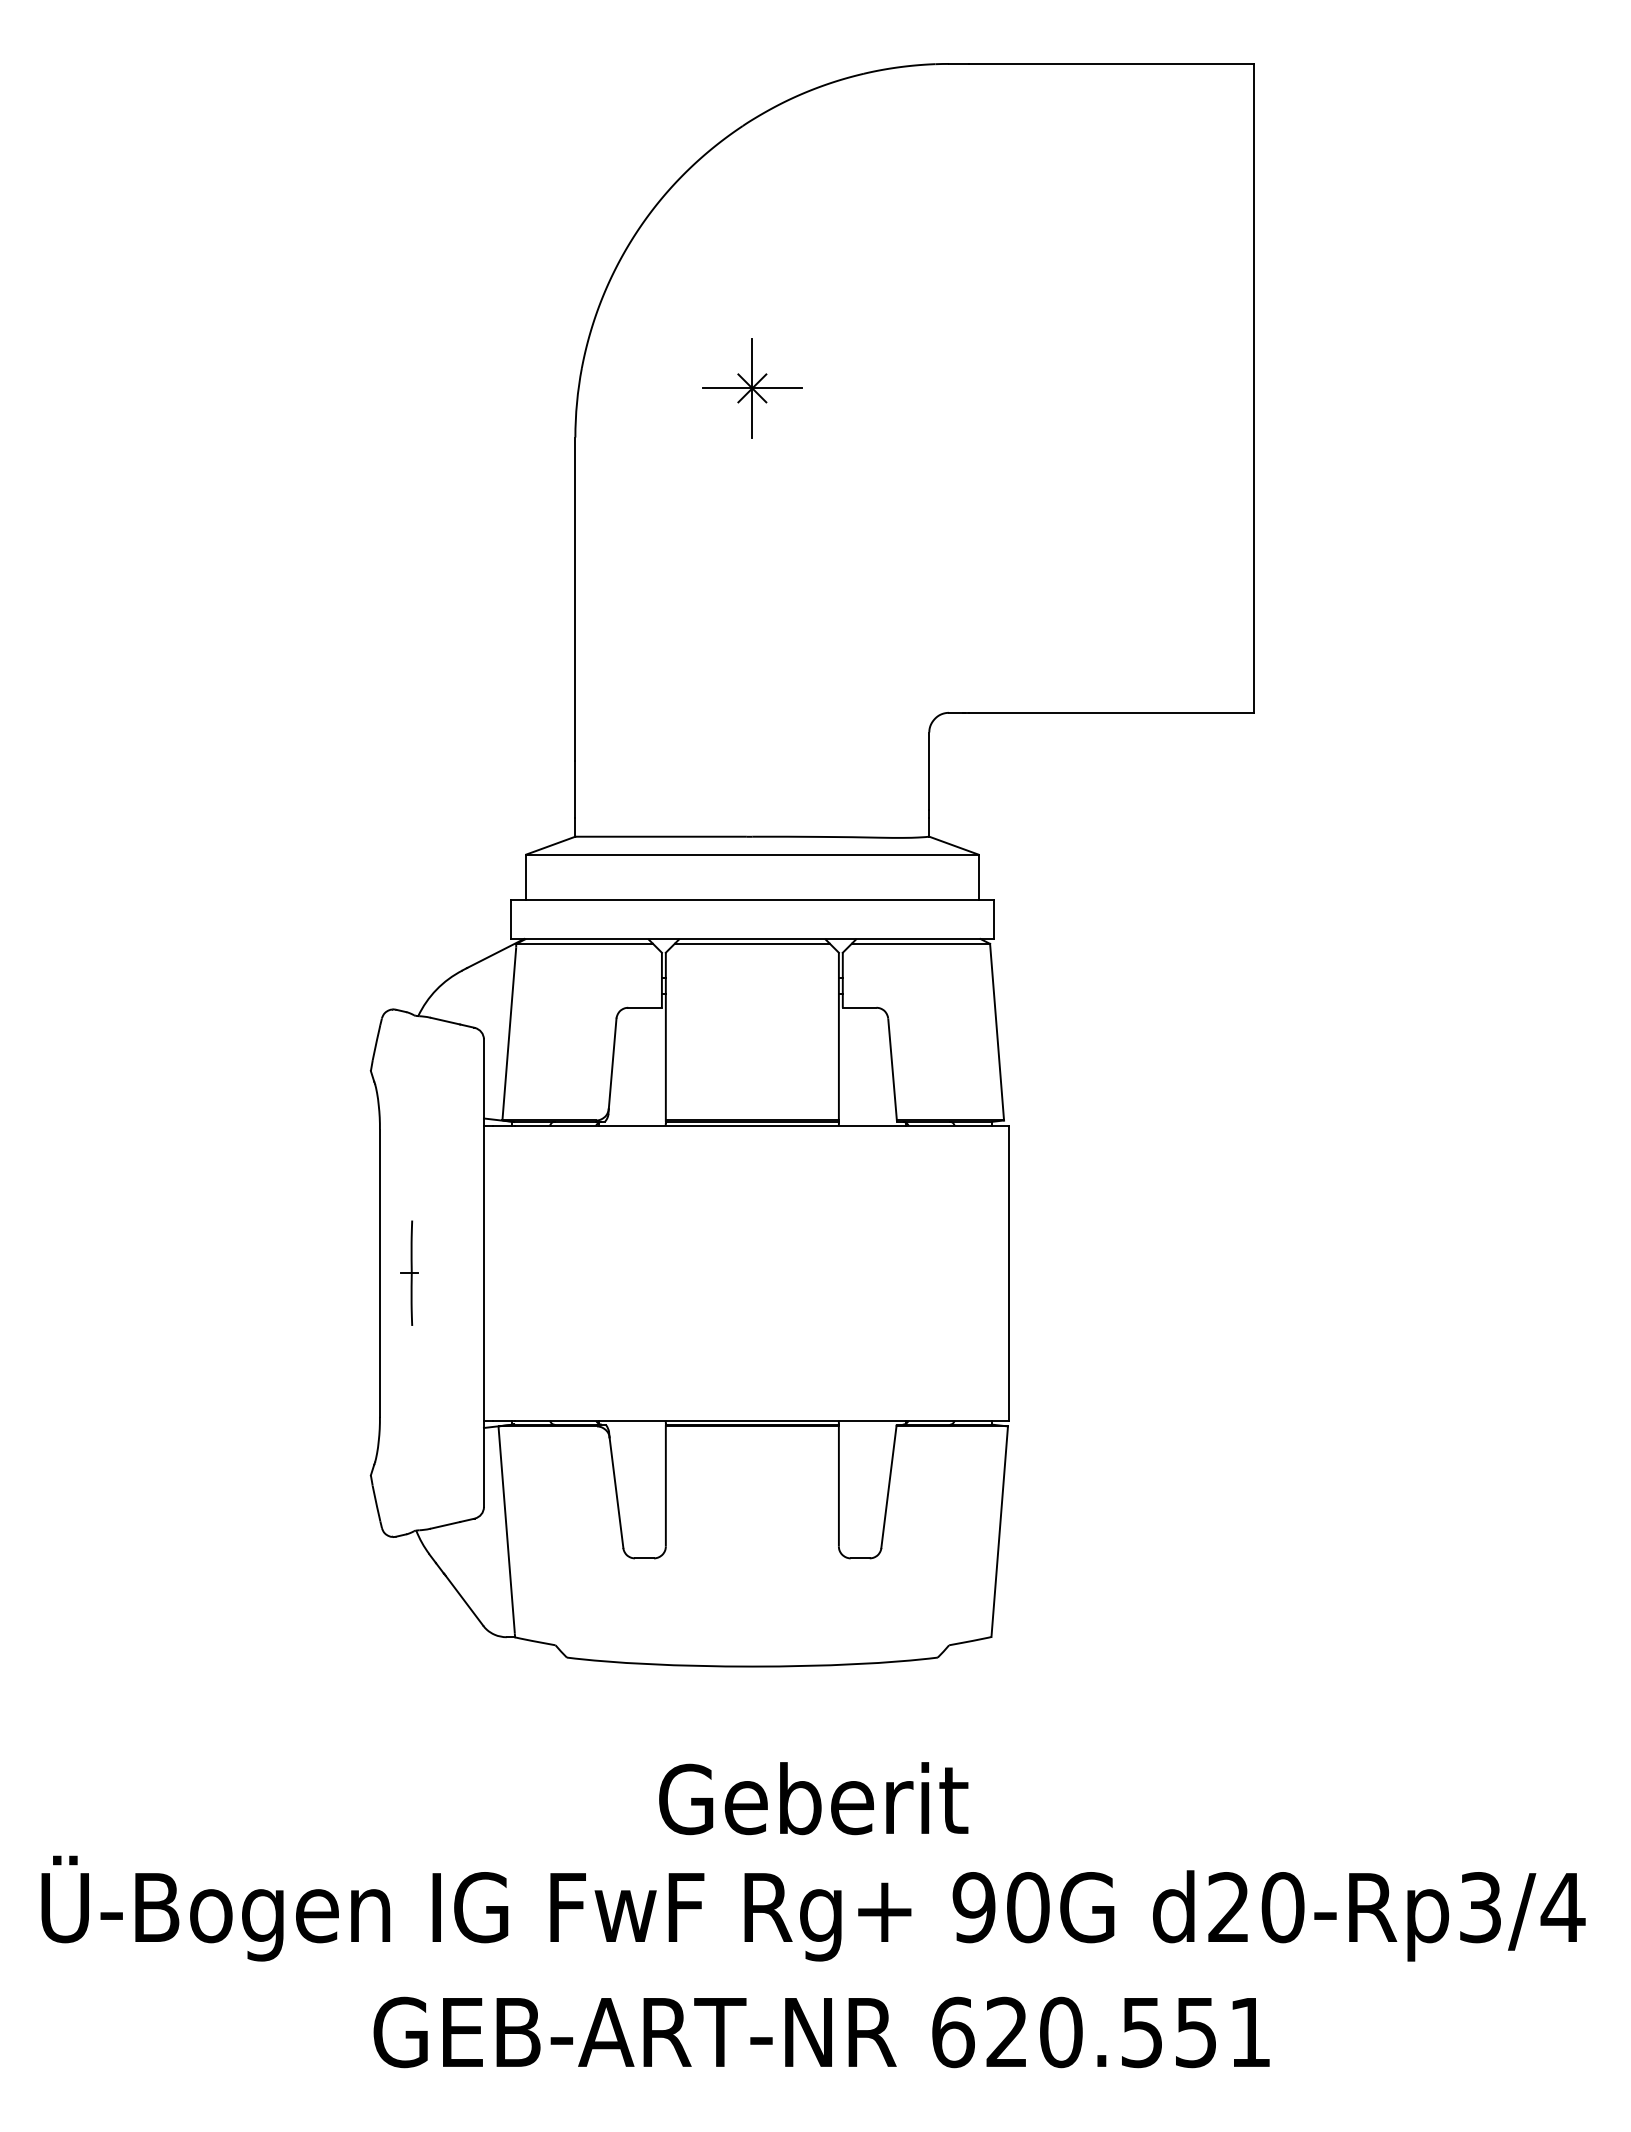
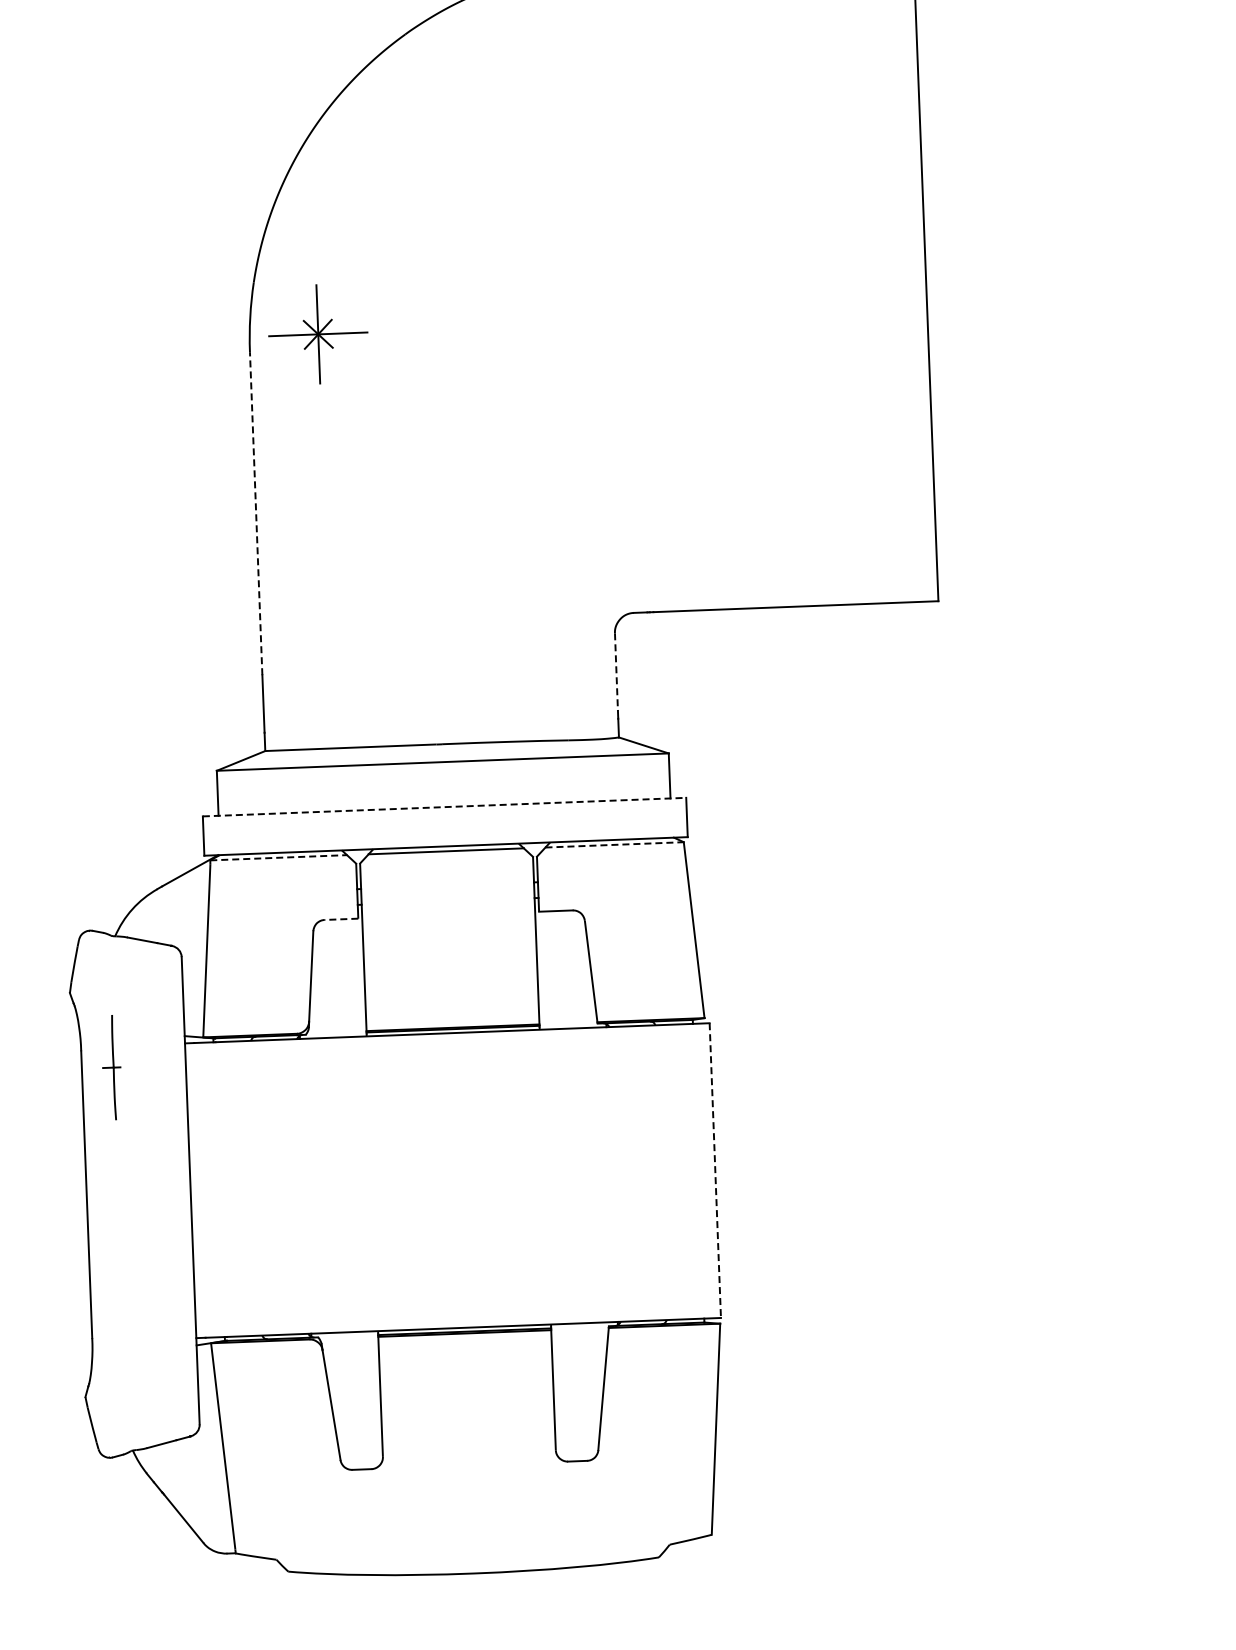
part: (752, 388) -> (318, 334), moved
line: (575, 599) -> (256, 513), solid -> dashed
line: (929, 771) -> (616, 672), solid -> dashed
line: (752, 899) -> (444, 806), solid -> dashed
line: (585, 943) -> (279, 857), solid -> dashed
line: (921, 943) -> (615, 844), solid -> dashed
line: (645, 1007) -> (341, 919), solid -> dashed
part: (409, 1272) -> (111, 1066), moved
line: (1008, 1273) -> (714, 1170), solid -> dashed

